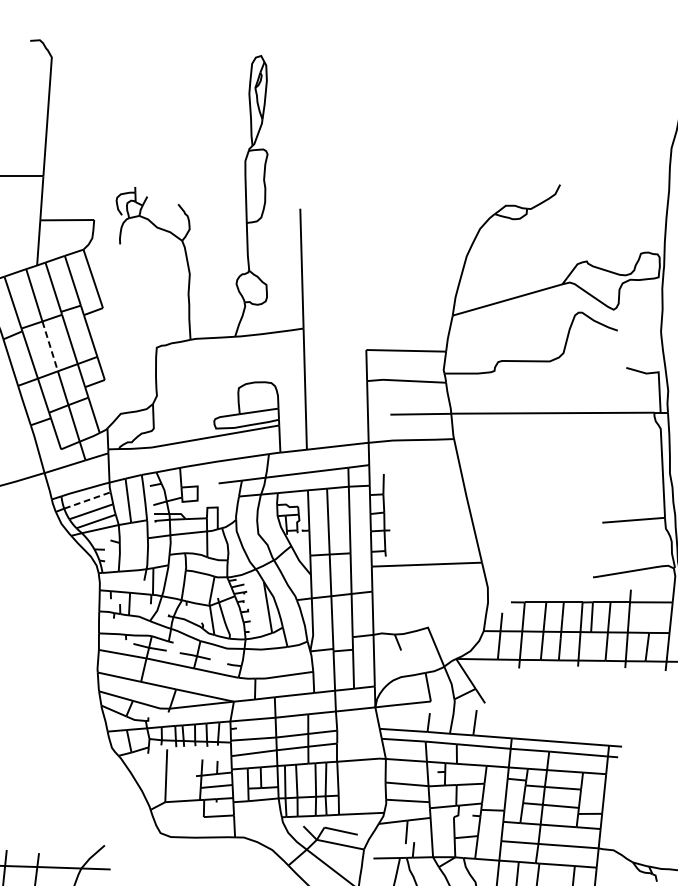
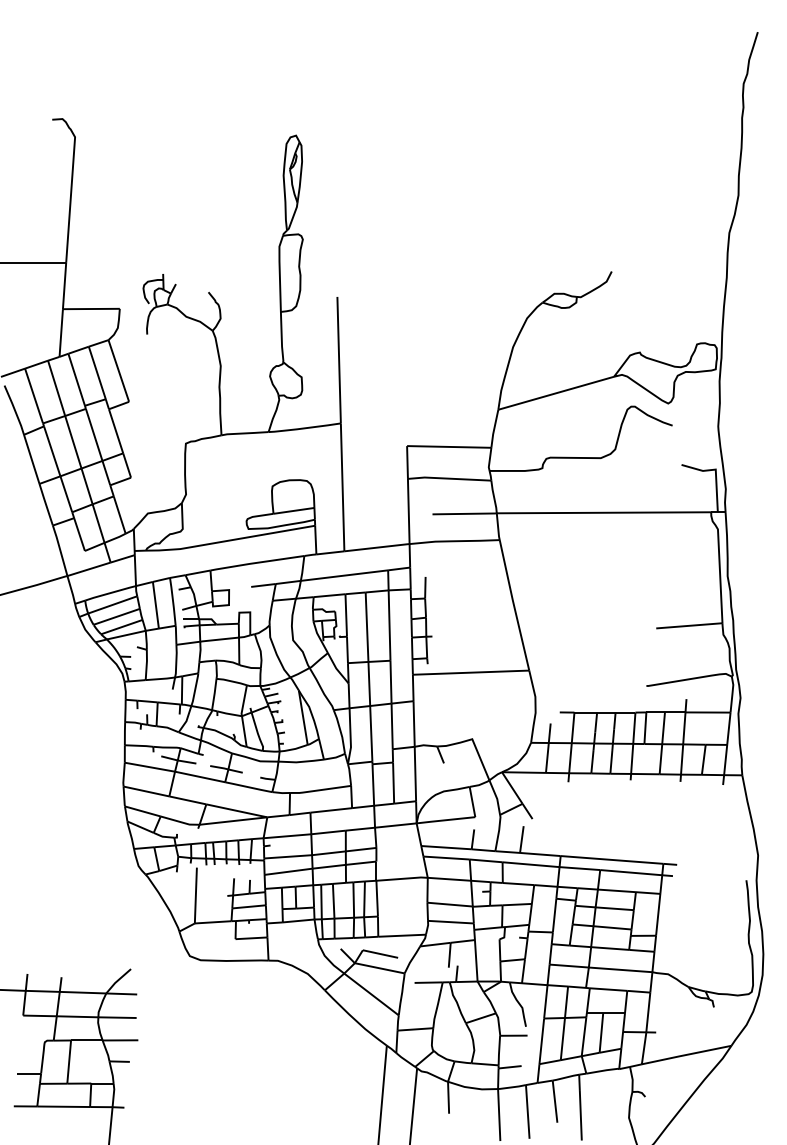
line: (50, 346) -> (73, 442), dashed -> solid
line: (88, 500) -> (113, 604), dashed -> solid

